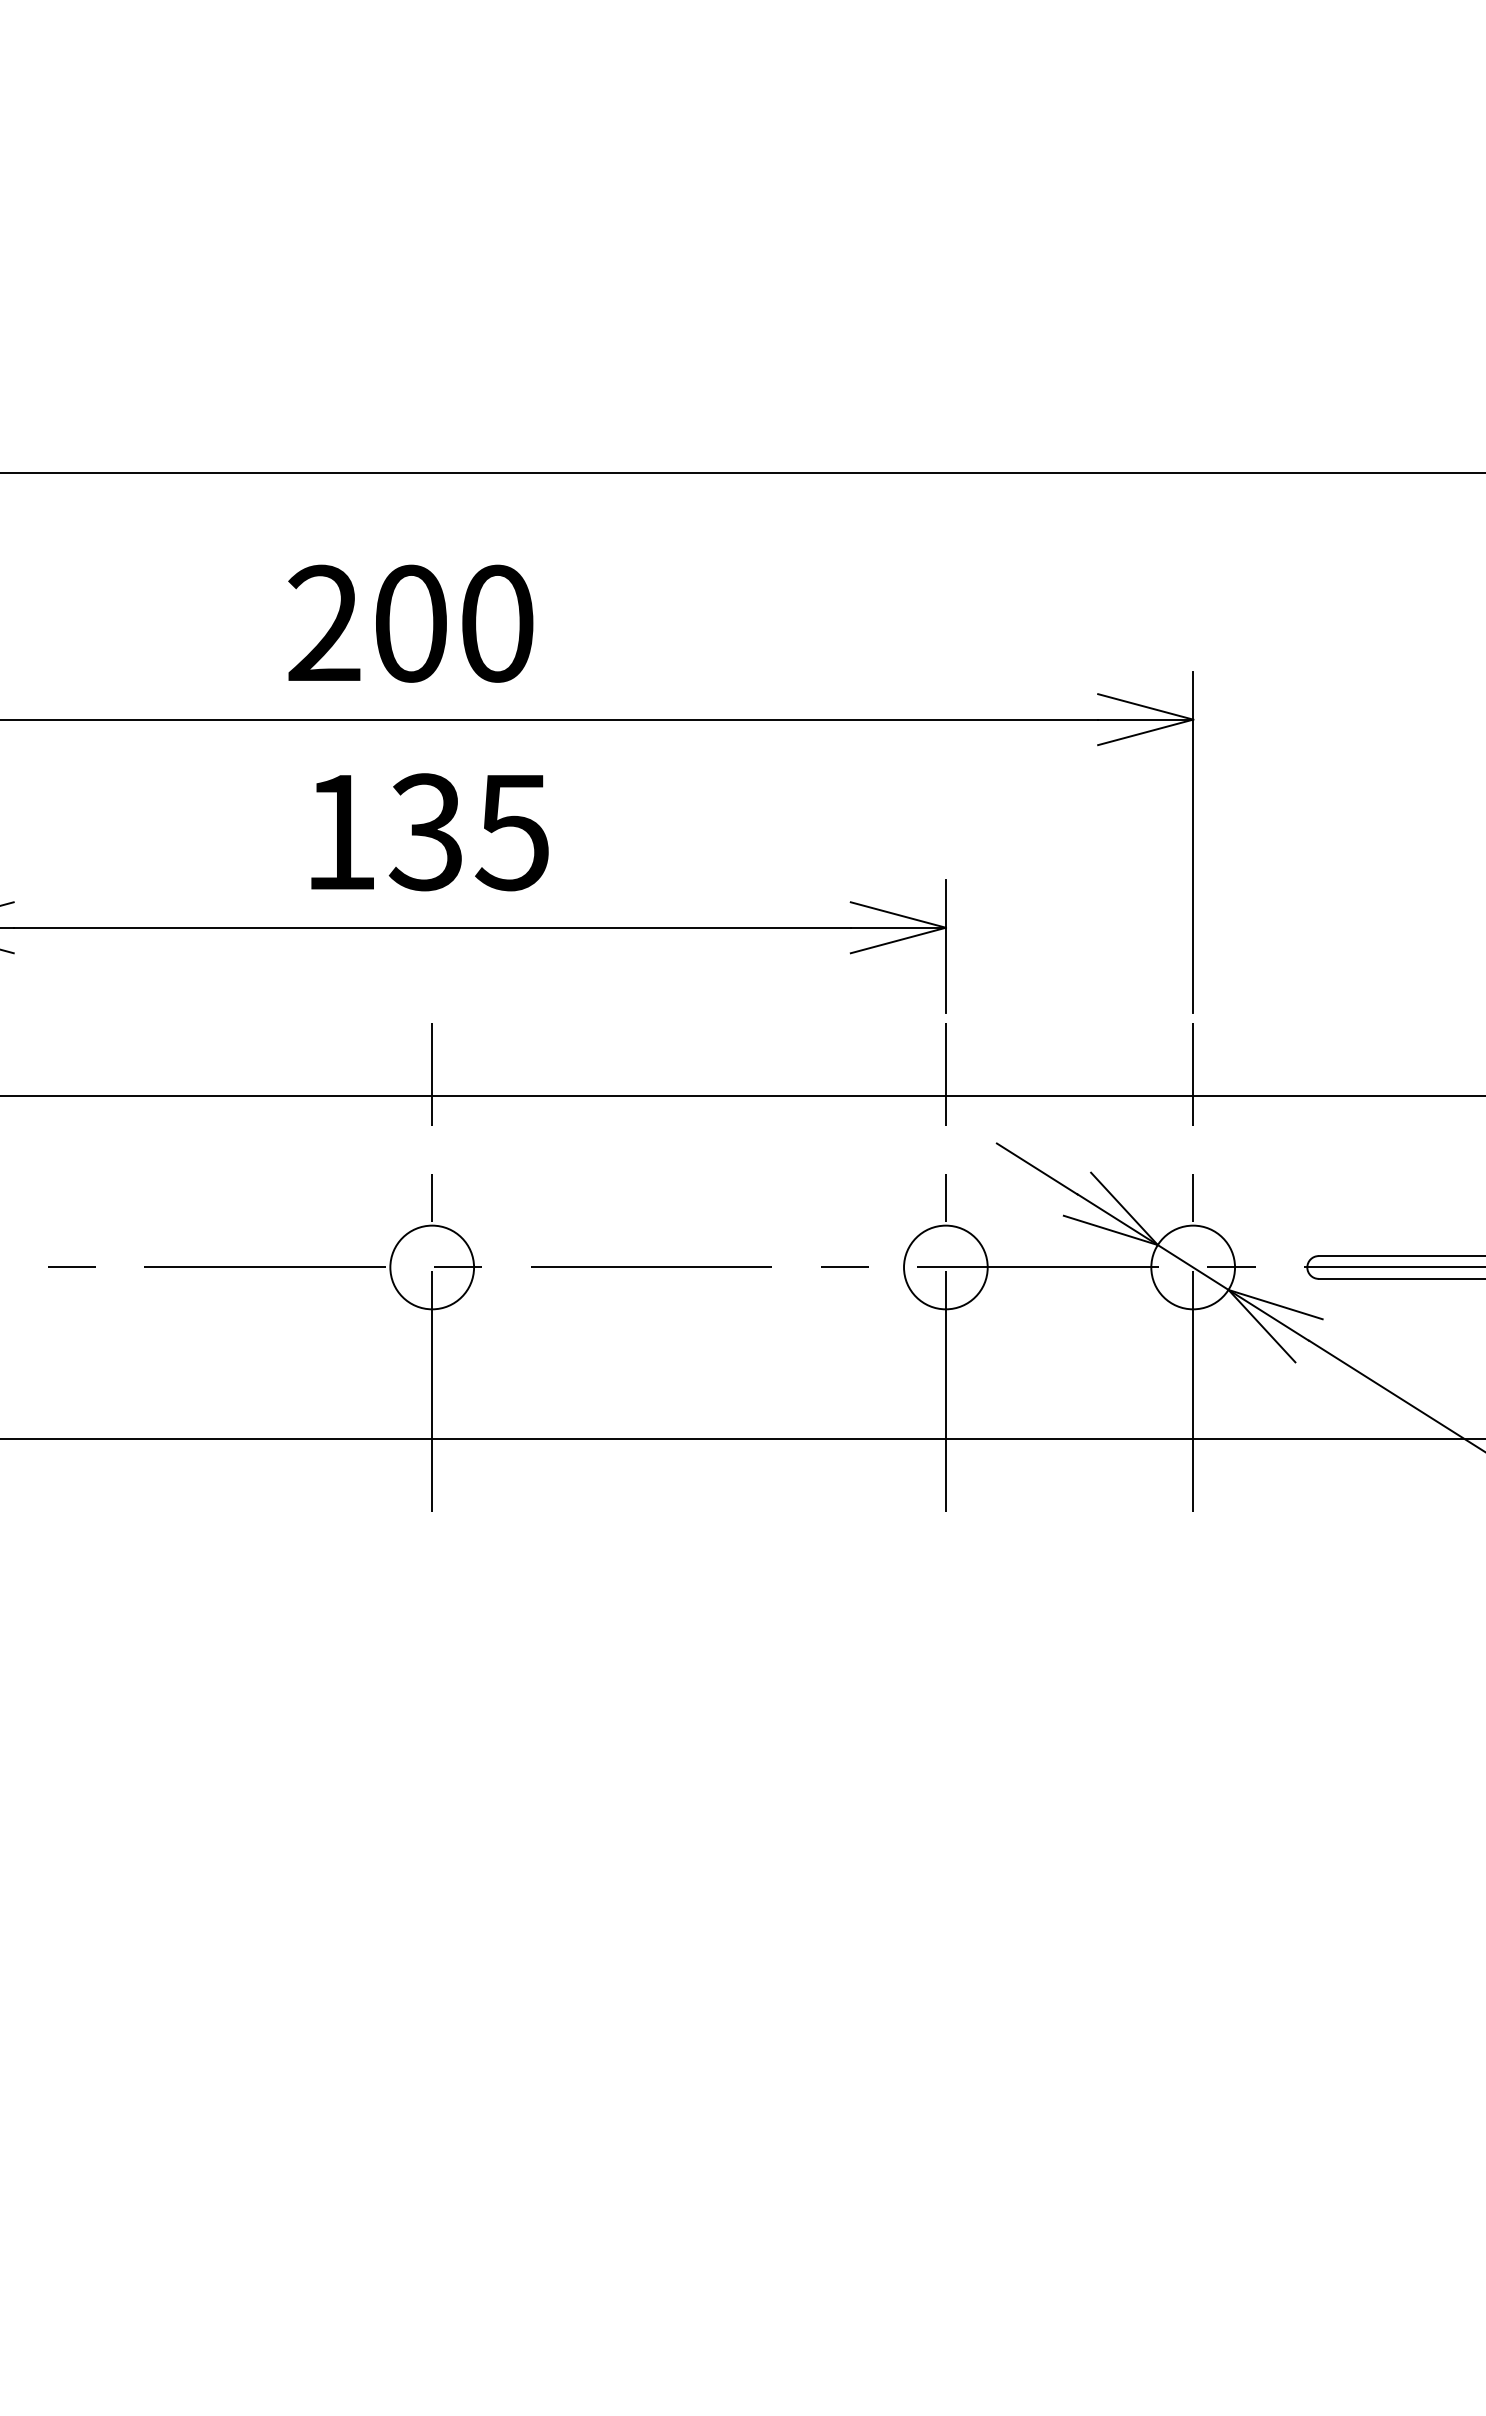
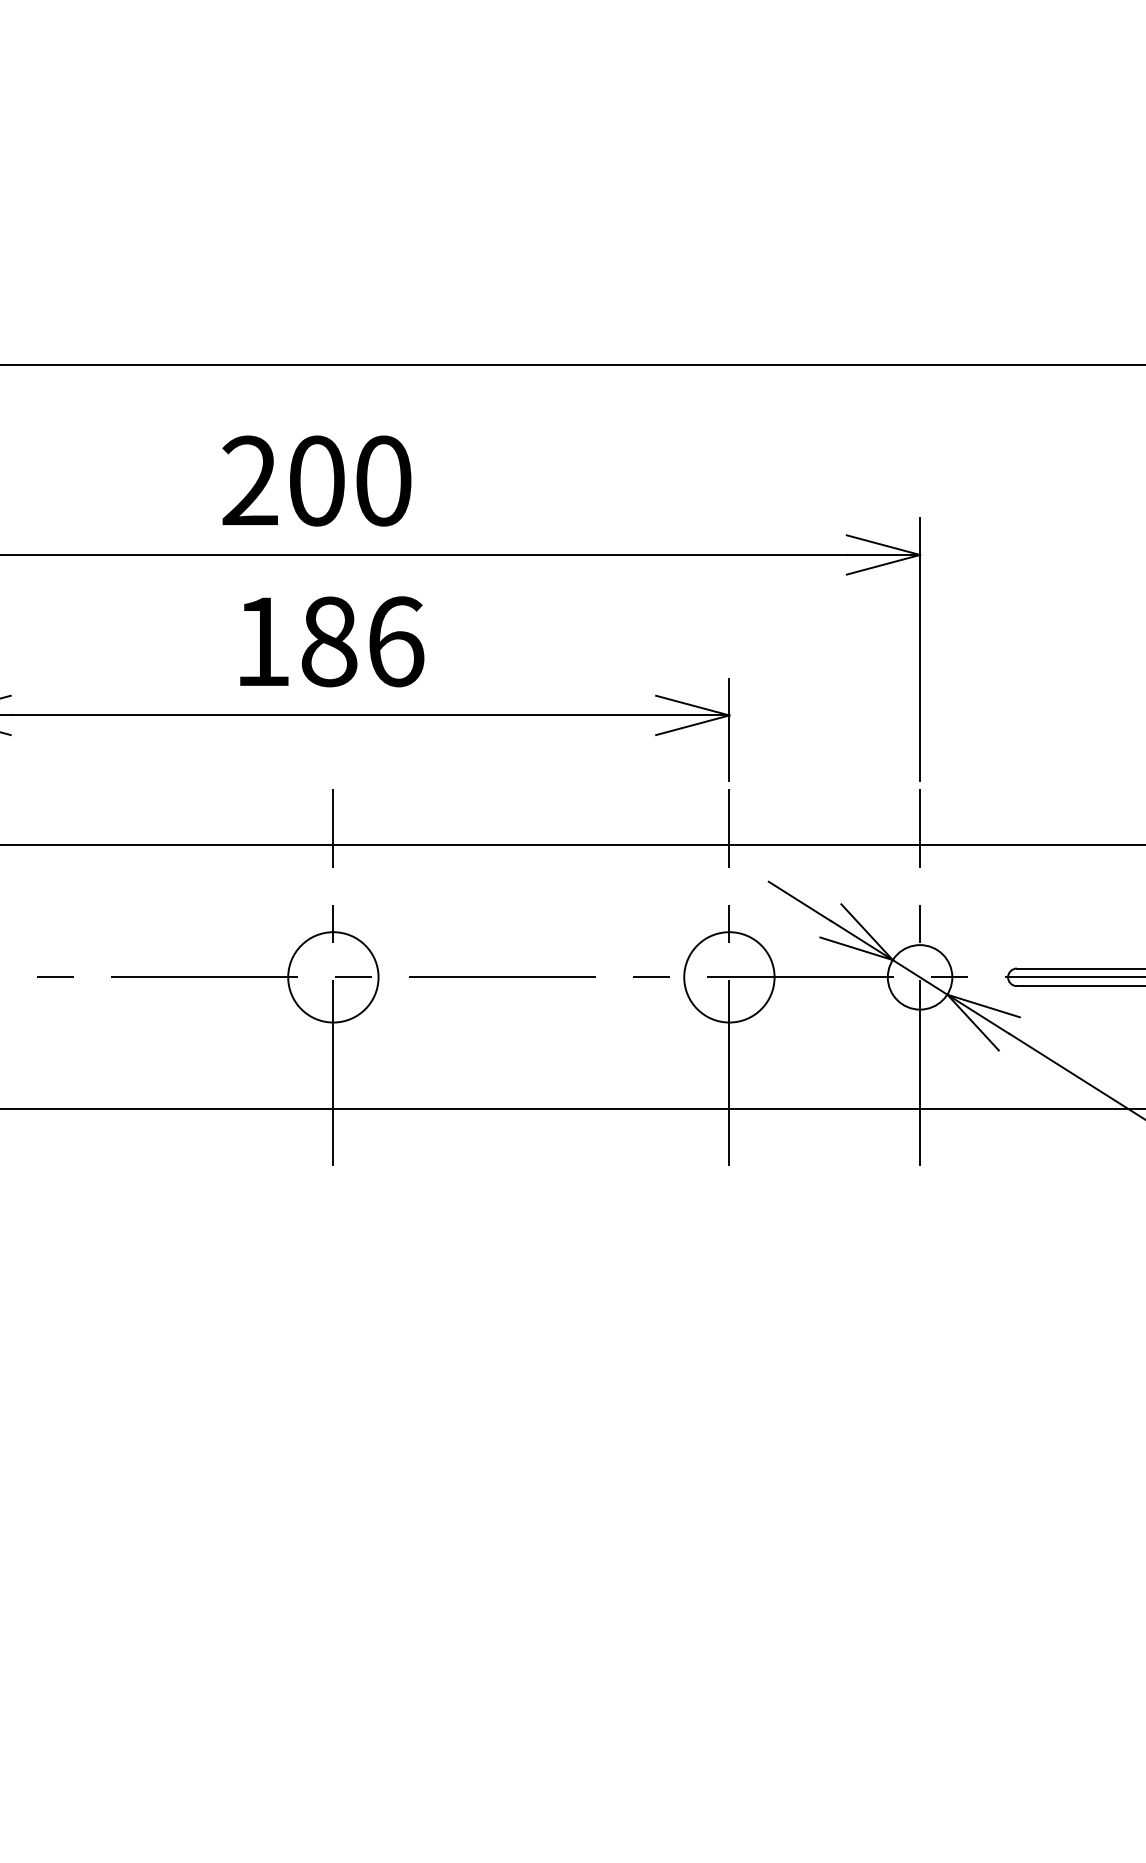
text: (469, 832) -> (362, 641), 135 -> 186
circle: (432, 1267) -> (333, 977), size x1.4
circle: (945, 1267) -> (729, 977), size x1.4

